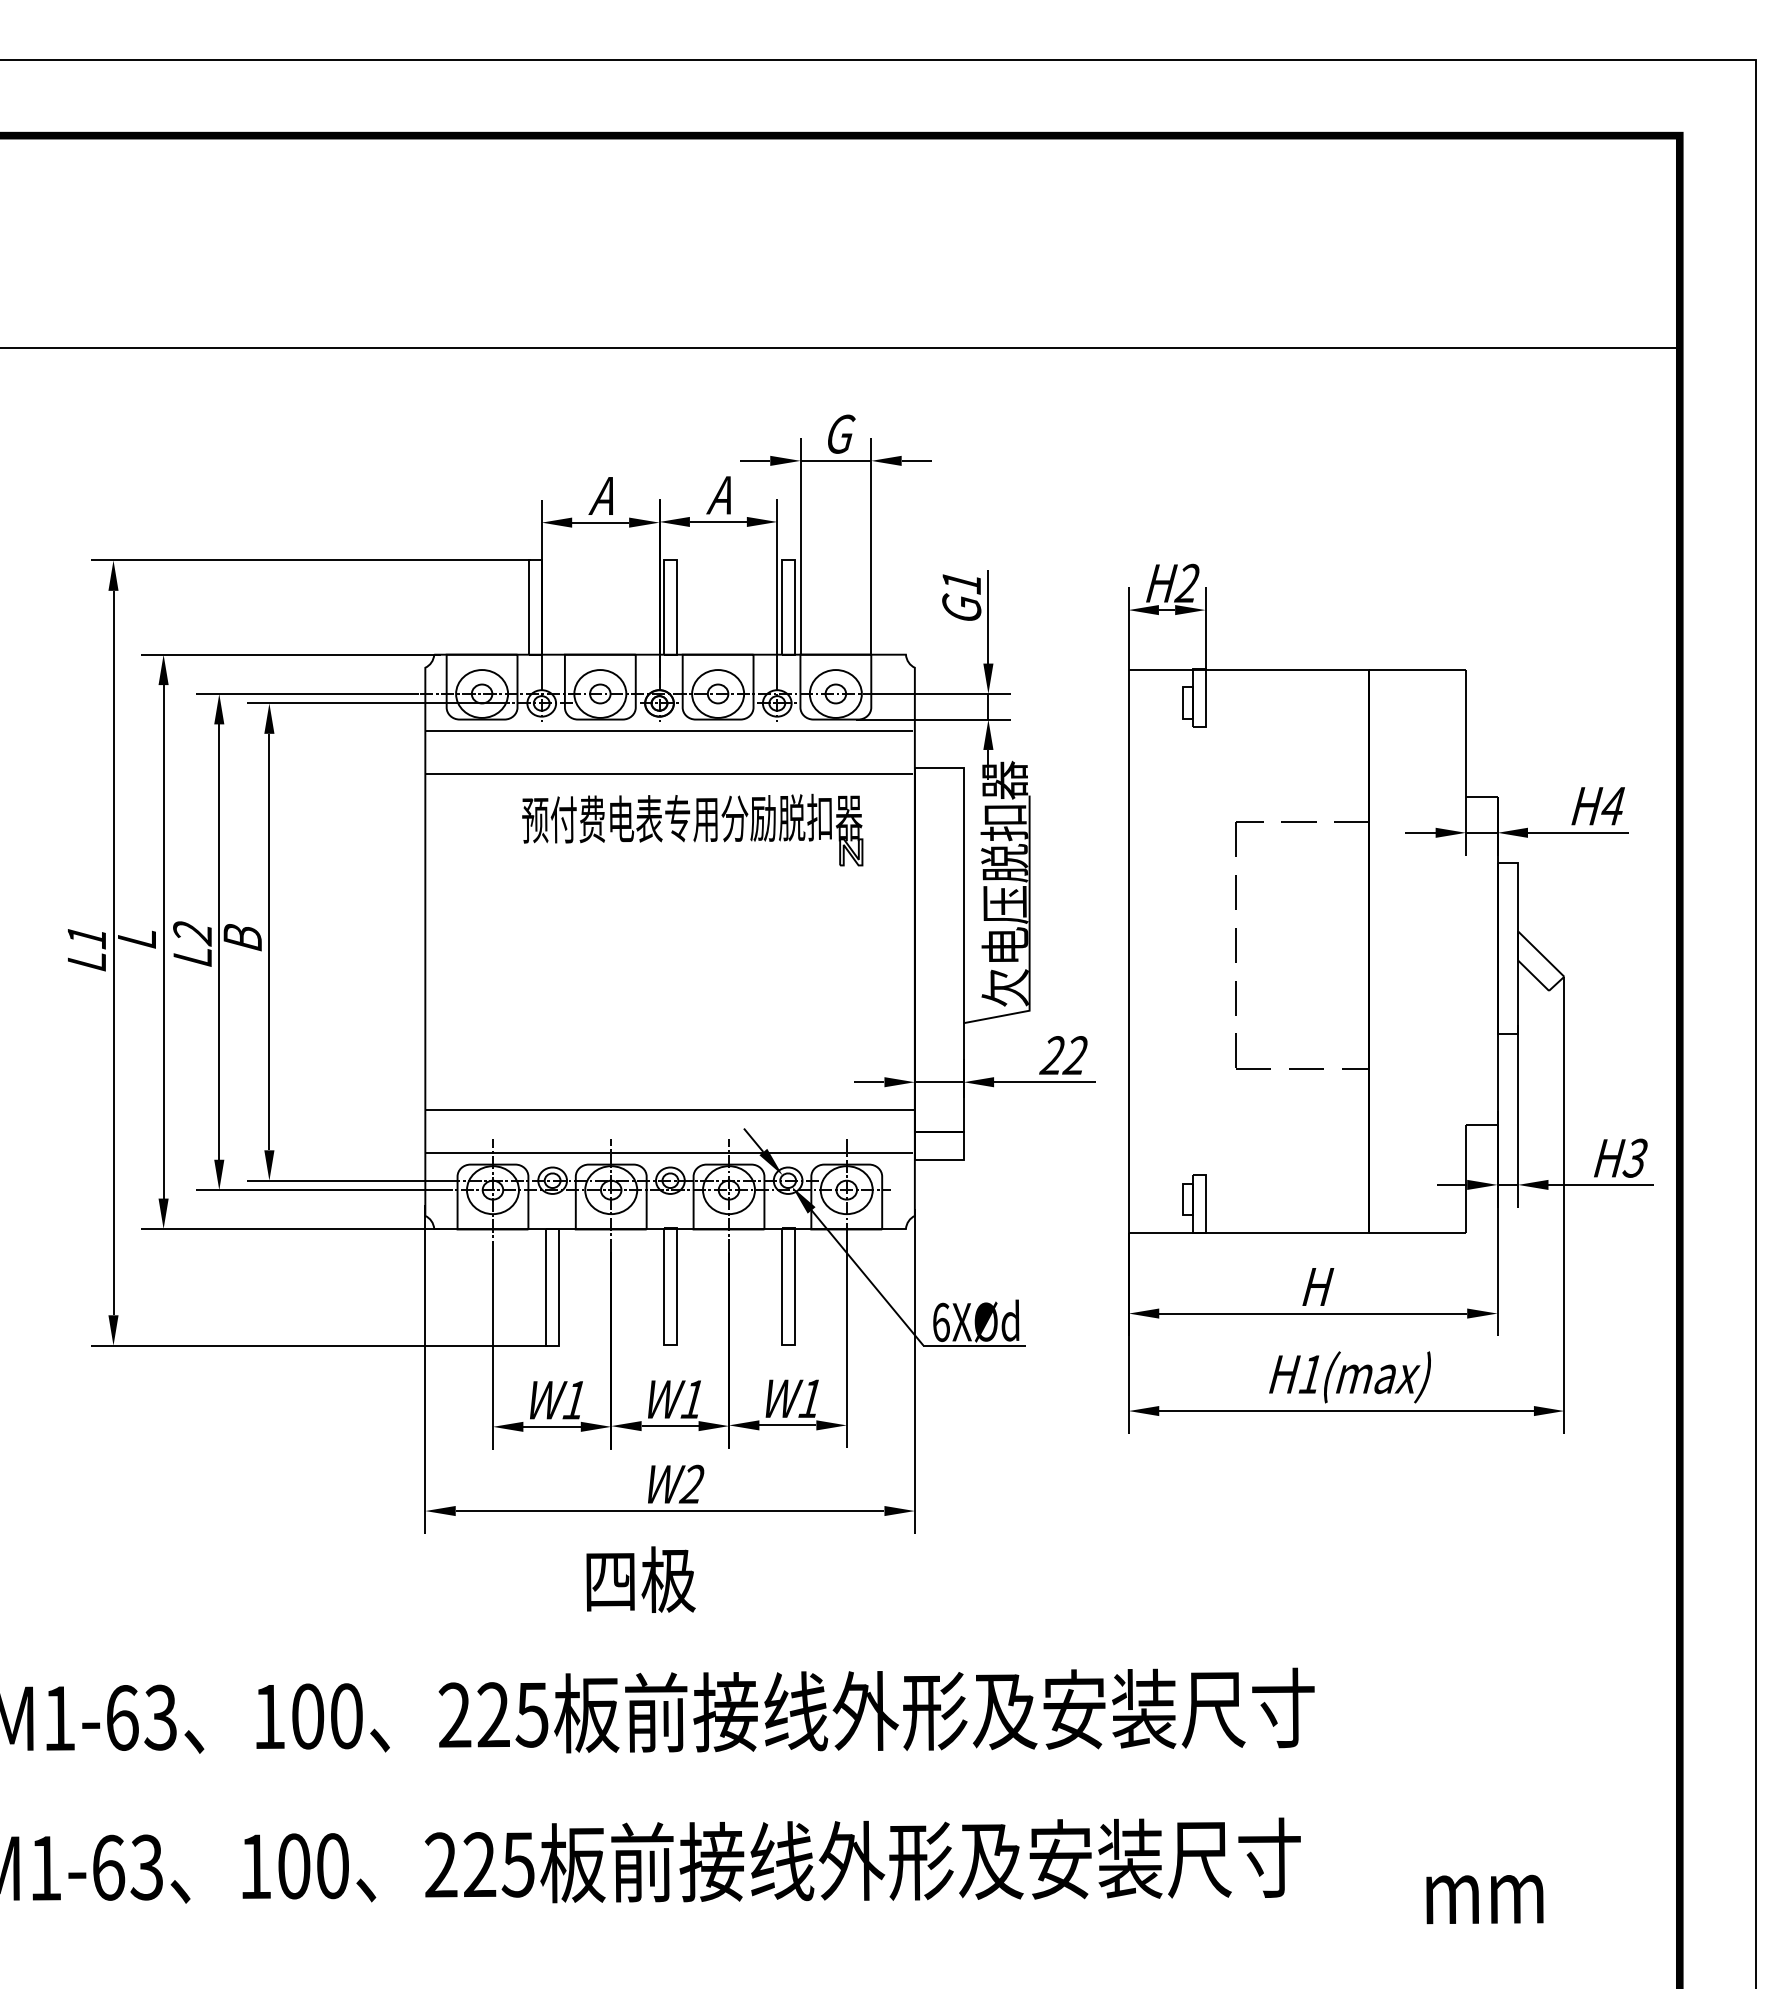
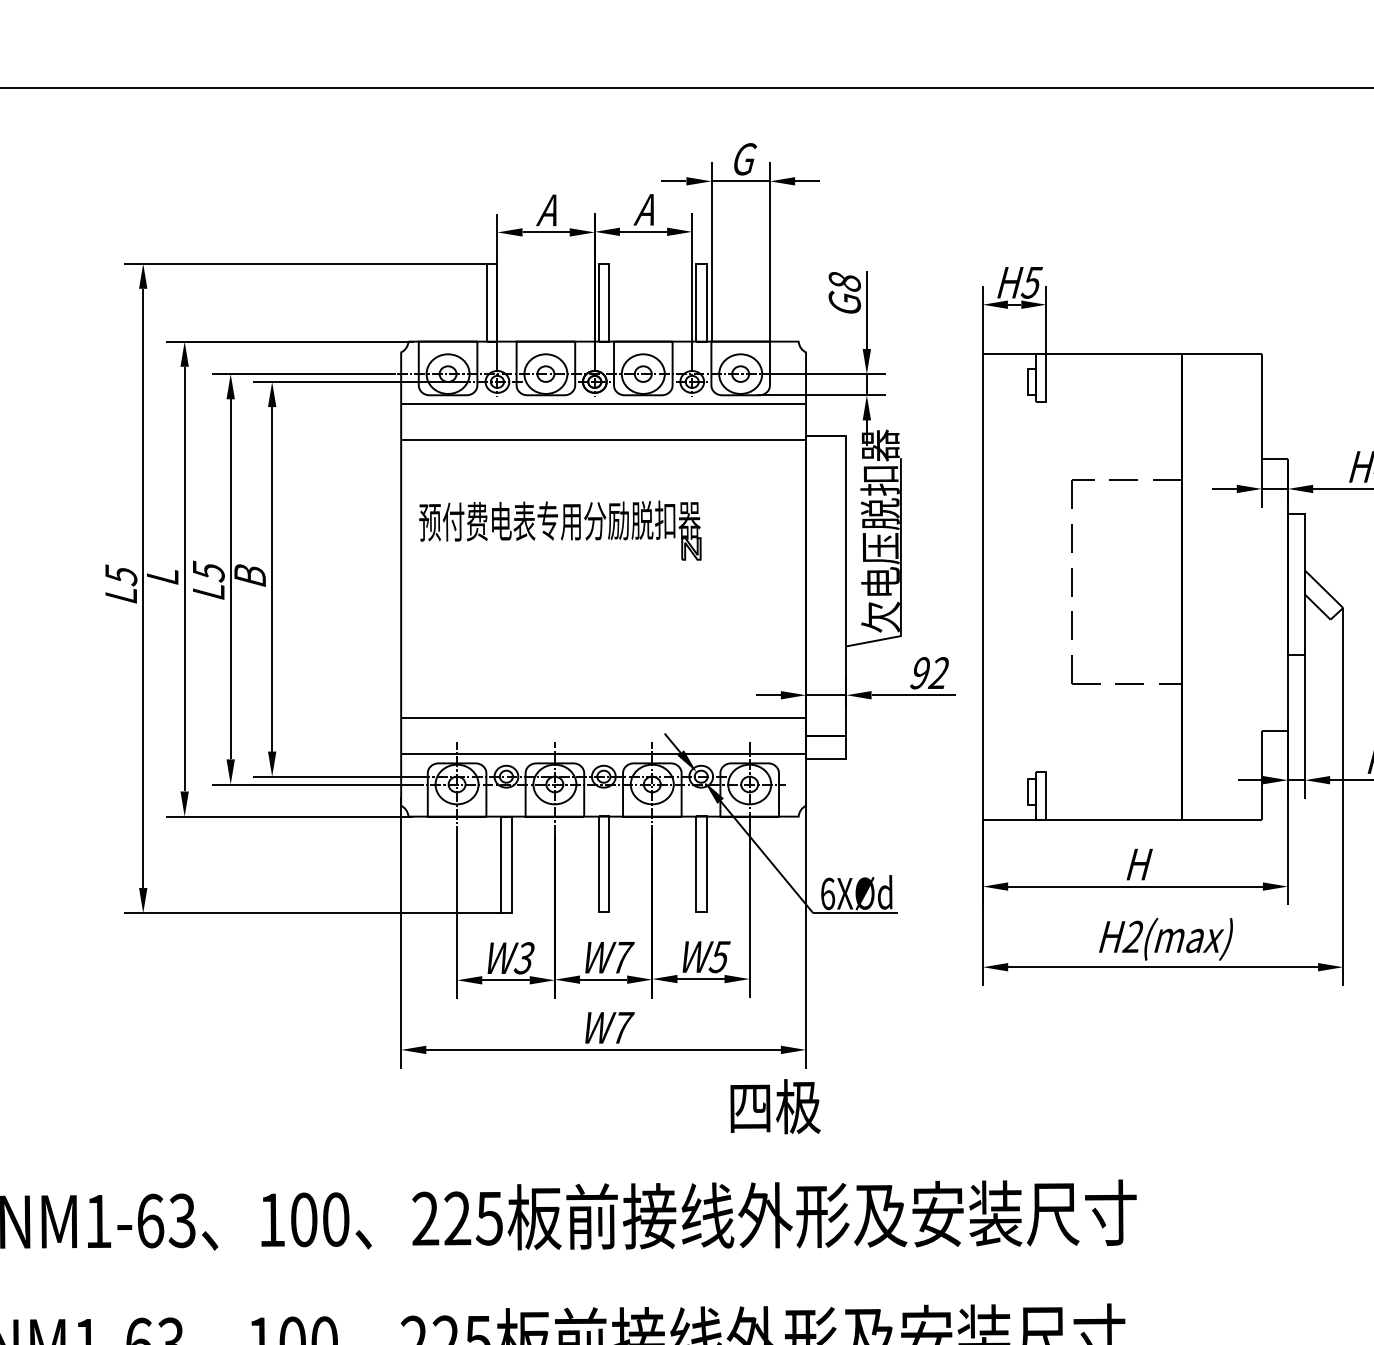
text: (961, 582) -> (844, 281), G1 -> G8
text: (1187, 583) -> (1031, 282), H2 -> H5
part: (692, 829) -> (560, 530), moved
text: (192, 932) -> (208, 571), L2 -> L5
text: (86, 937) -> (120, 575), L1 -> L5
text: (1051, 1055) -> (919, 673), 22 -> 92
text: (1309, 1373) -> (1132, 936), H1(max) -> H2(max)
text: (810, 1398) -> (719, 956), W1 -> W5
text: (573, 1399) -> (523, 957), W1 -> W3
text: (693, 1399) -> (622, 957), W1 -> W7
text: (692, 1483) -> (622, 1027), W2 -> W7
text: (640, 1579) -> (775, 1106), moved

